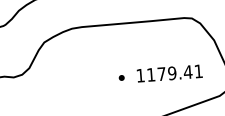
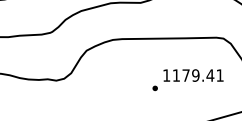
text: (169, 73) -> (193, 75), moved

